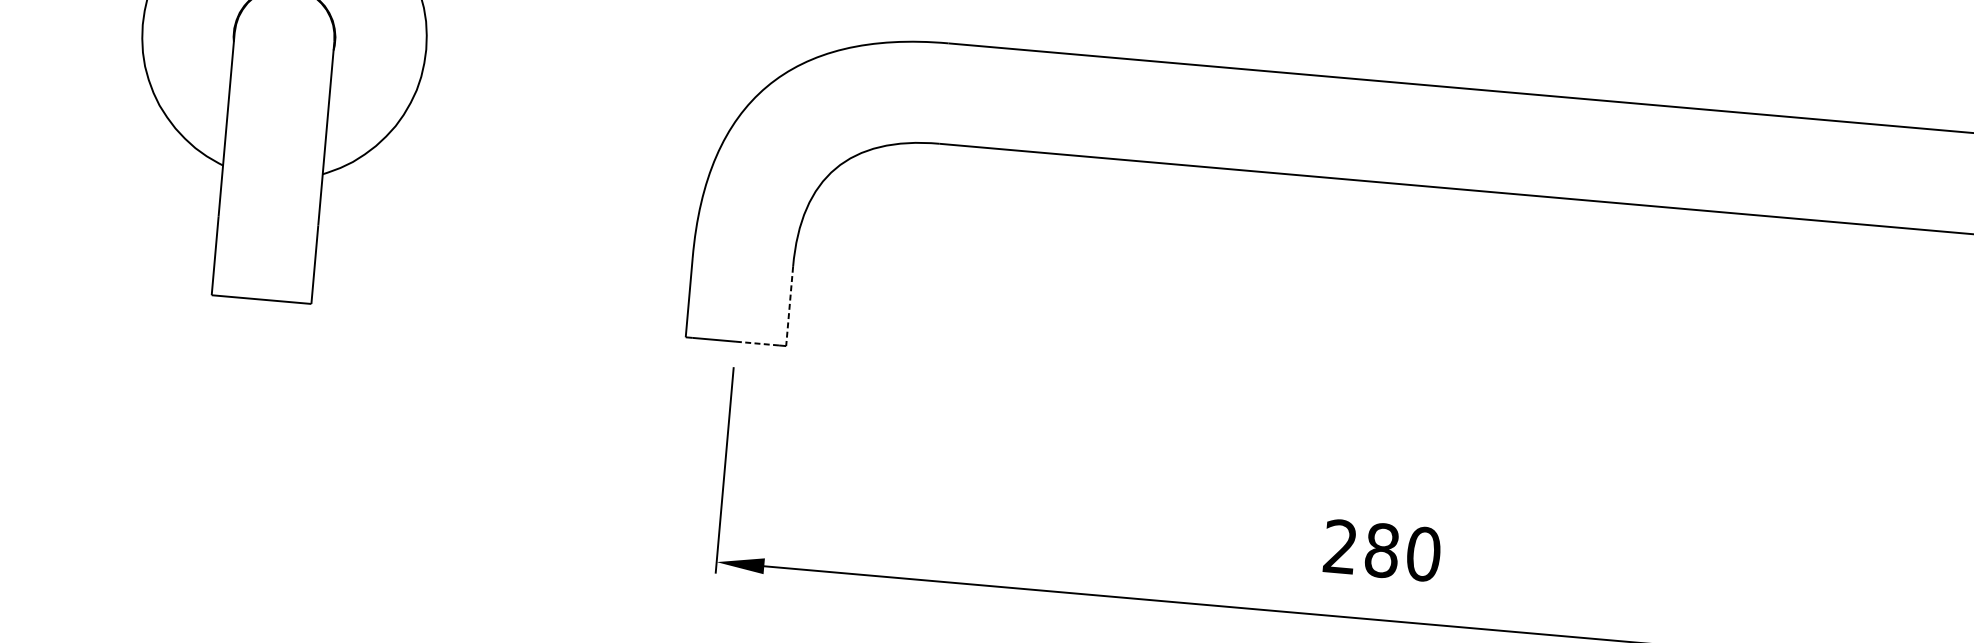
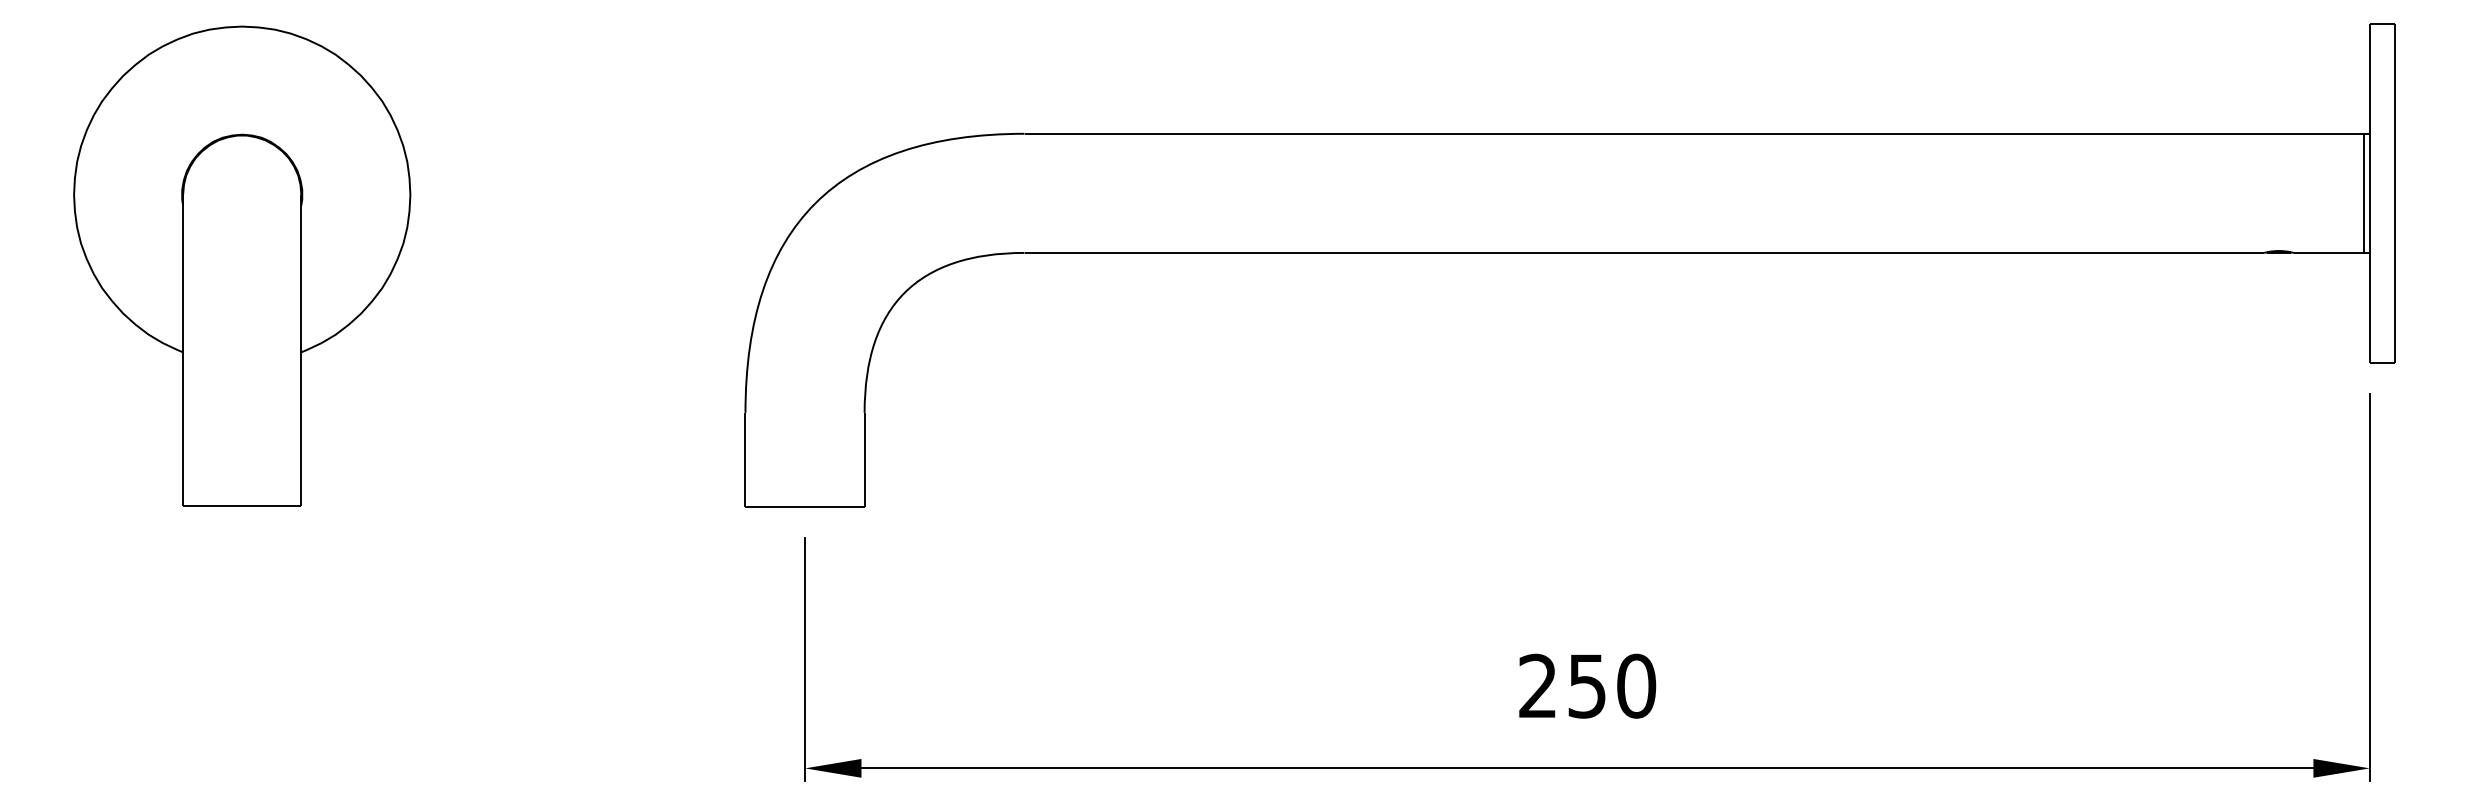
line: (789, 306) -> (864, 460), dashed -> solid
line: (757, 343) -> (830, 506), dashed -> solid
text: (1382, 549) -> (1587, 685), 280 -> 250

